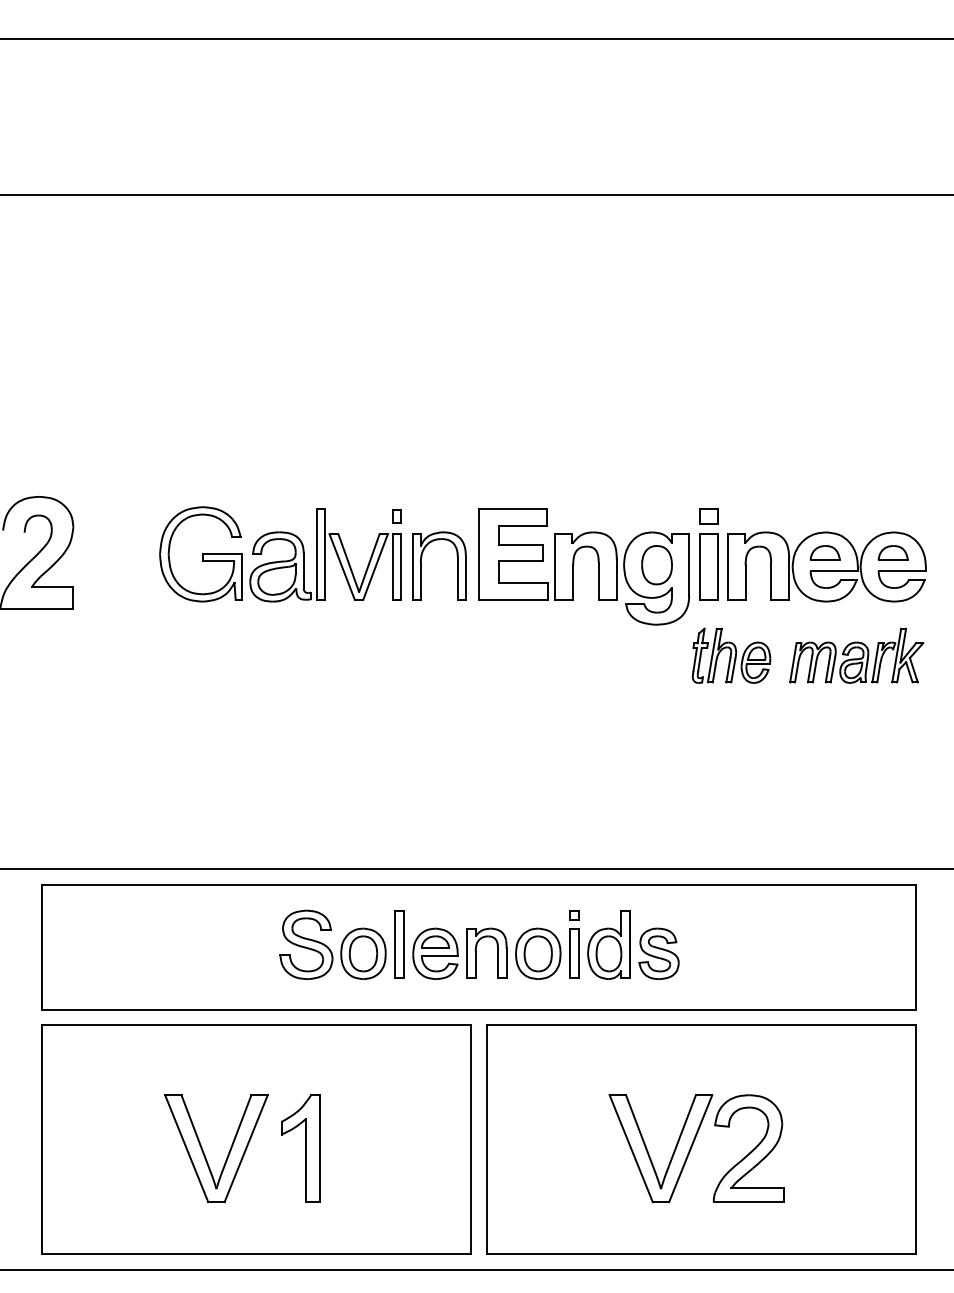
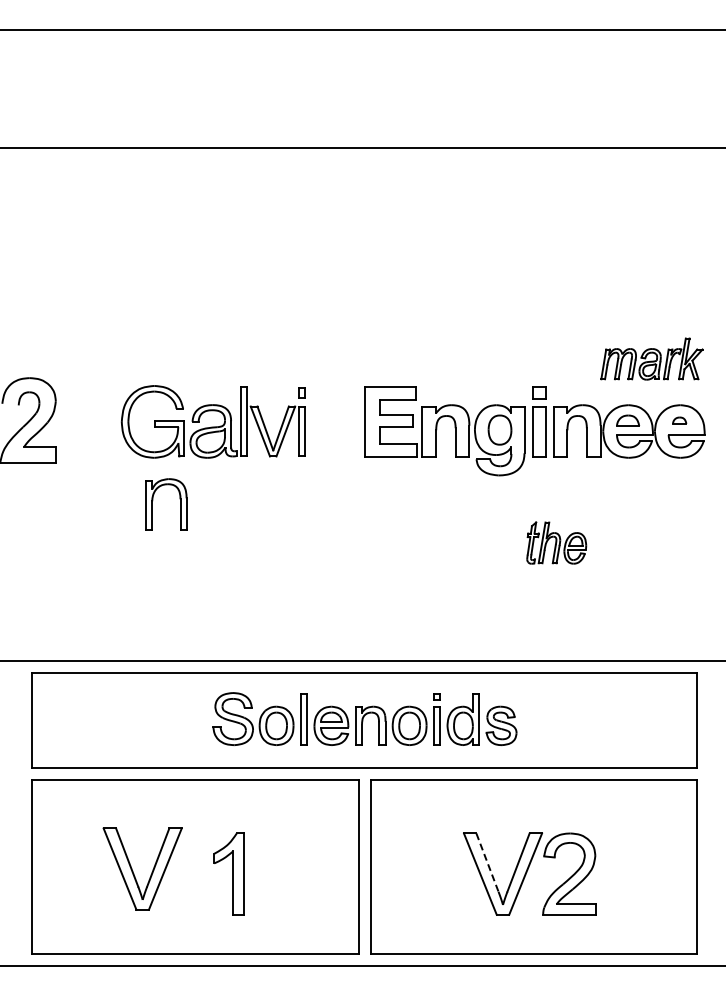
part: (892, 552) -> (679, 420), size x0.6
part: (422, 560) -> (153, 500), moved
part: (731, 655) -> (556, 542), moved
part: (856, 655) -> (651, 358), moved
line: (640, 1134) -> (487, 863), solid -> dashed
part: (205, 1154) -> (134, 873), moved

